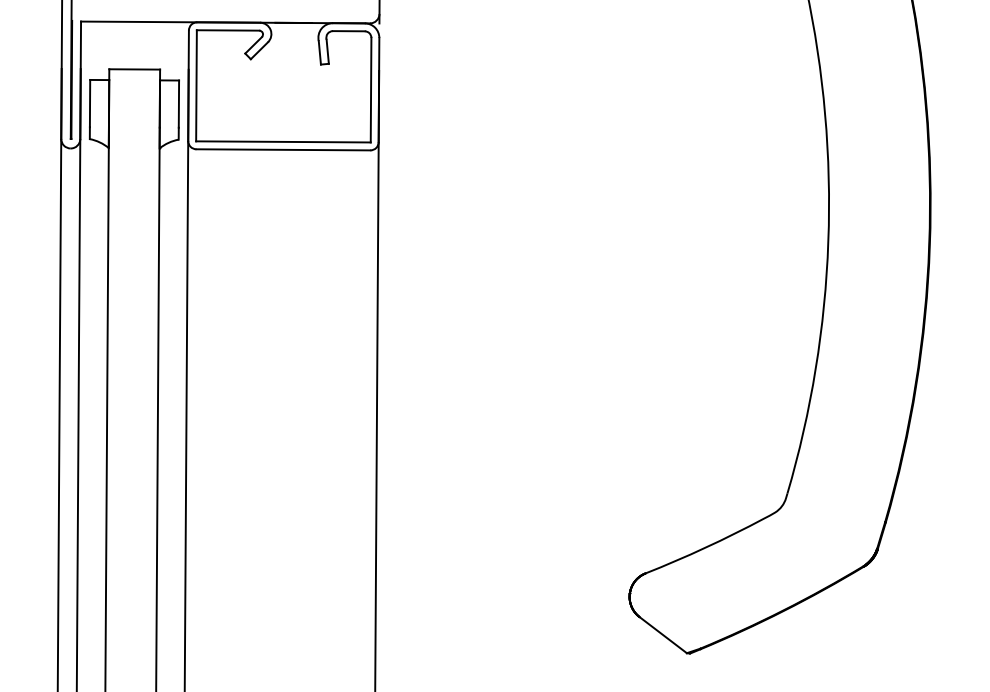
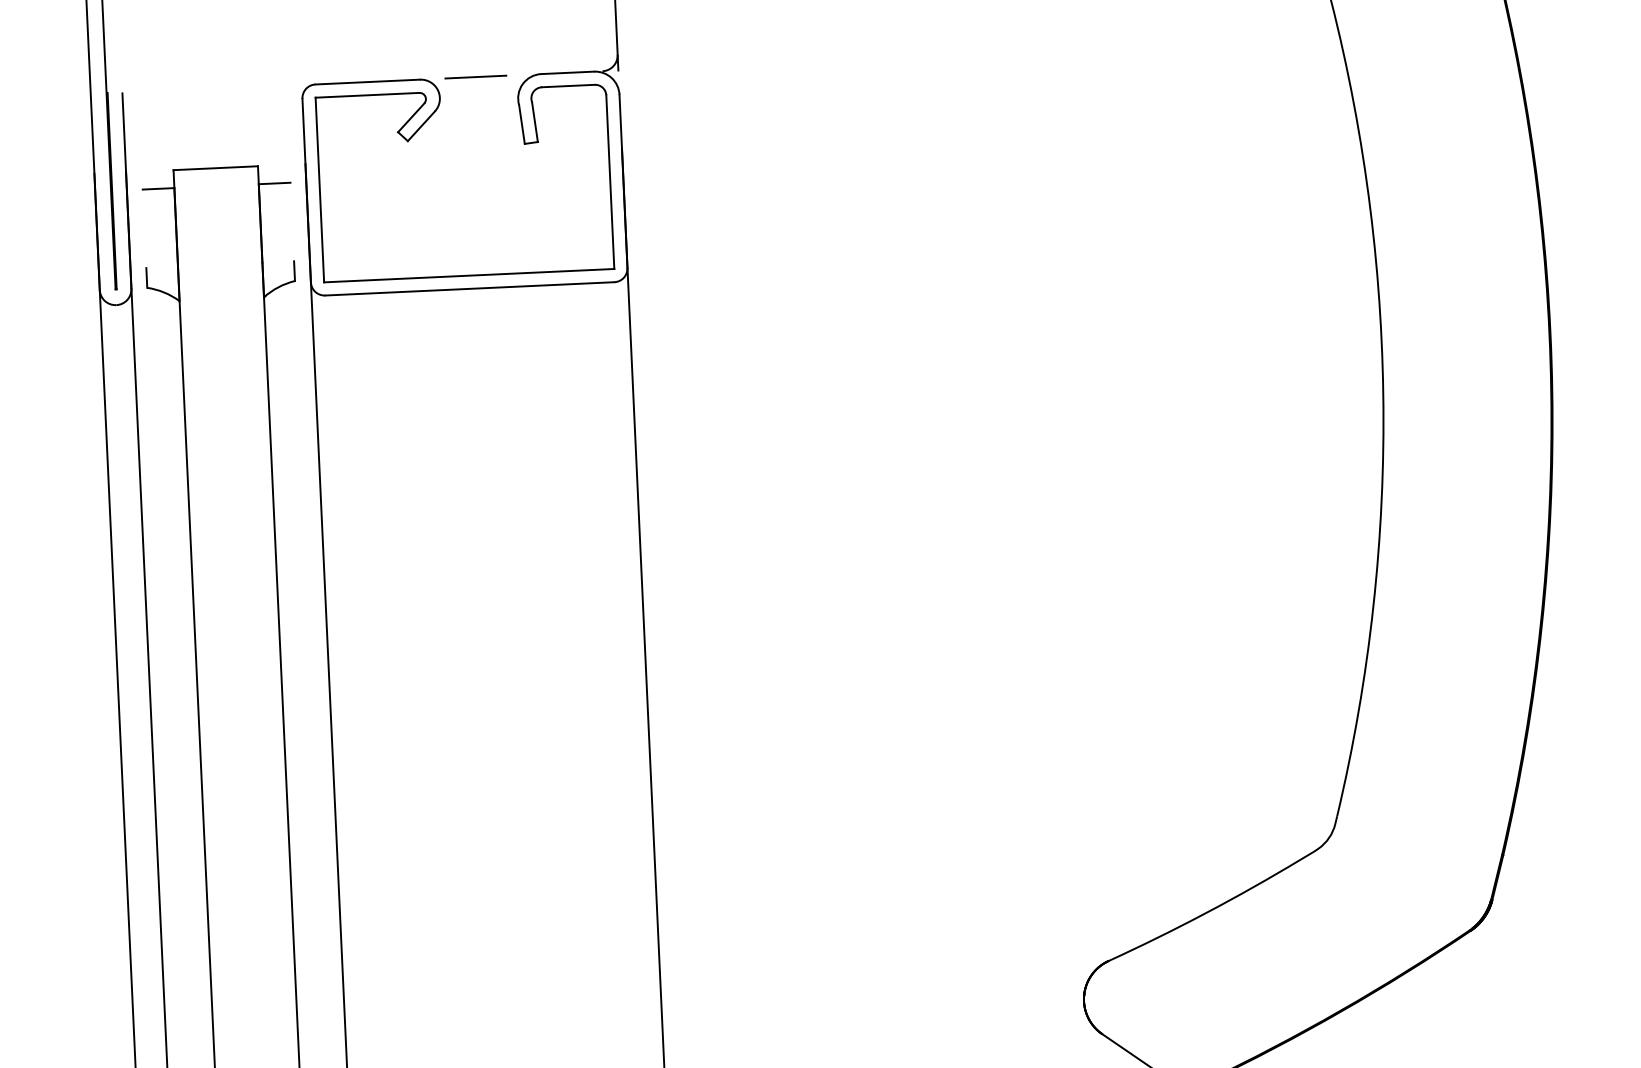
line: (225, 22) -> (362, 82), removed
line: (89, 103) -> (143, 228), removed
line: (178, 103) -> (291, 220), removed

